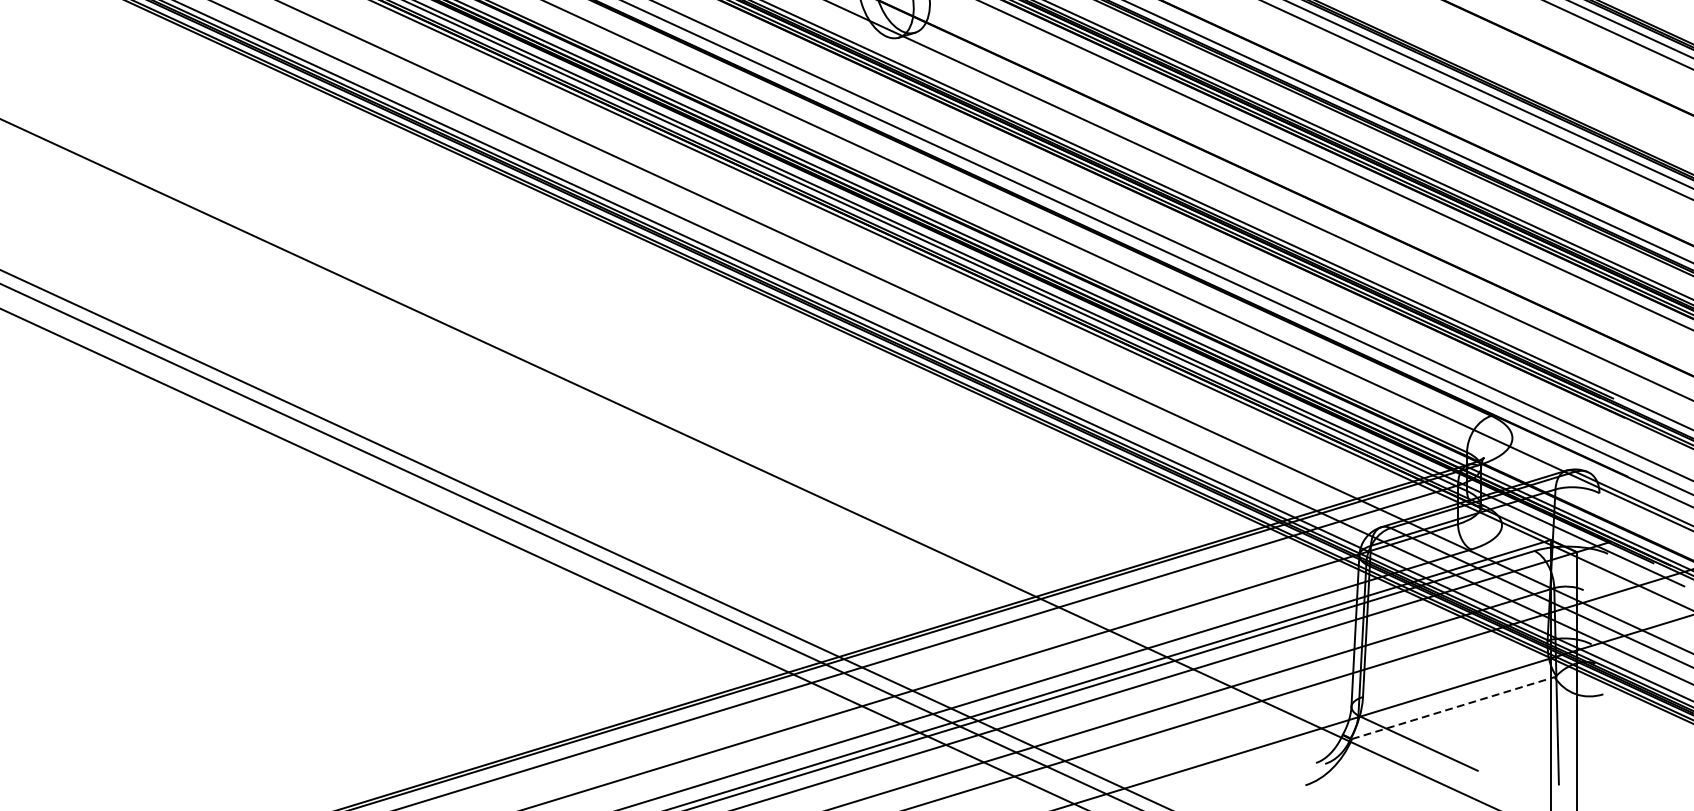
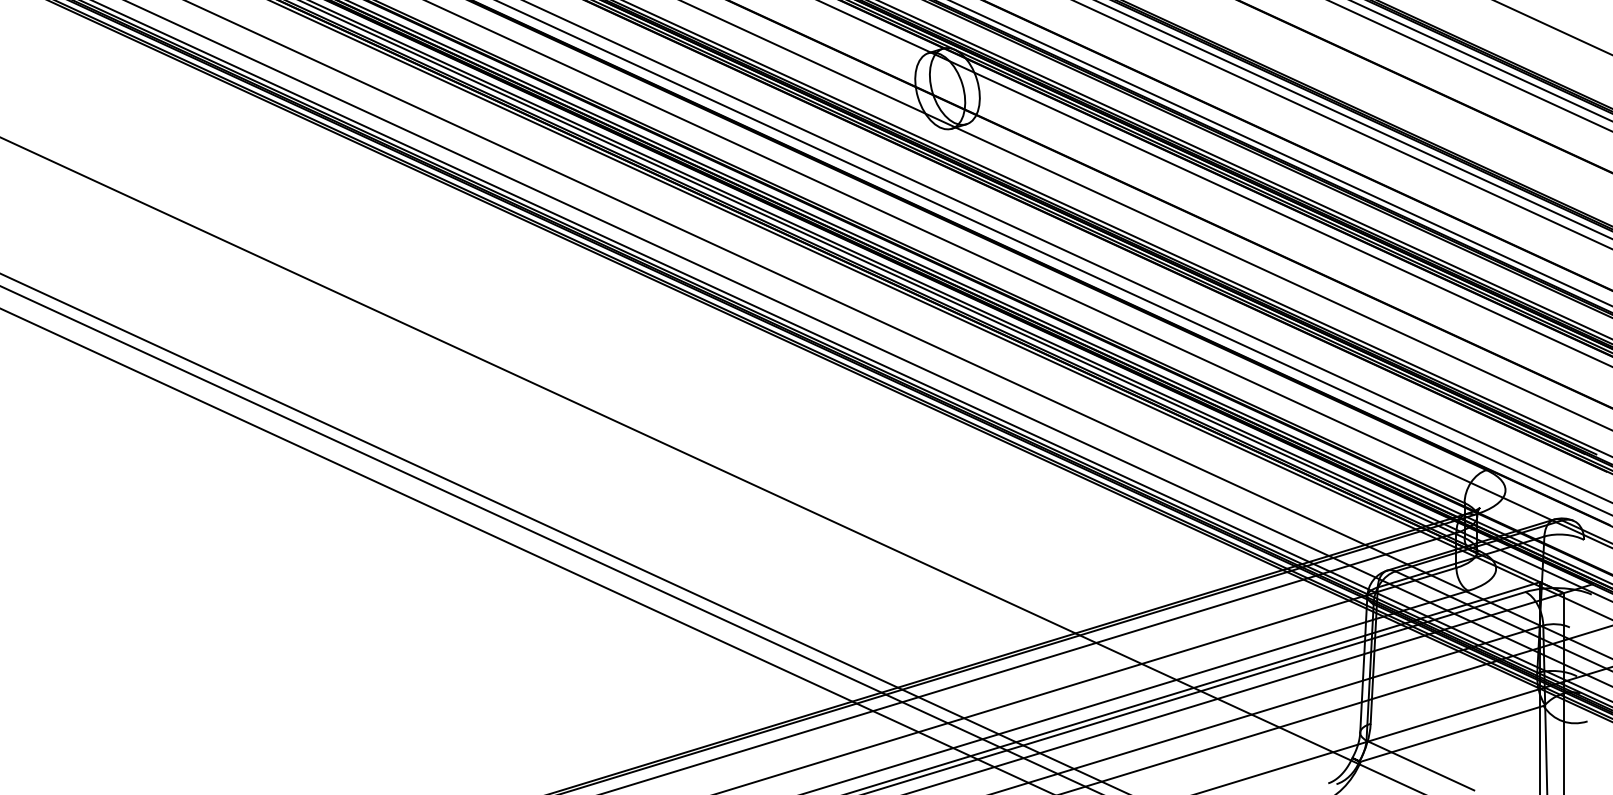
line: (1453, 707) -> (1452, 733), dashed -> solid

